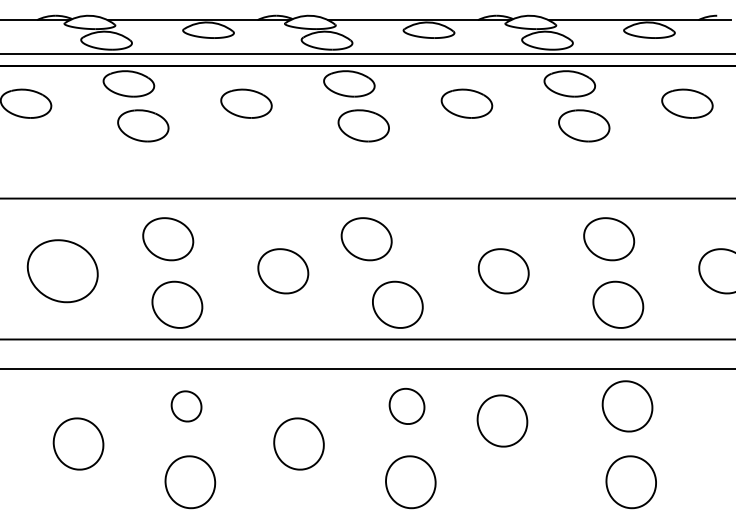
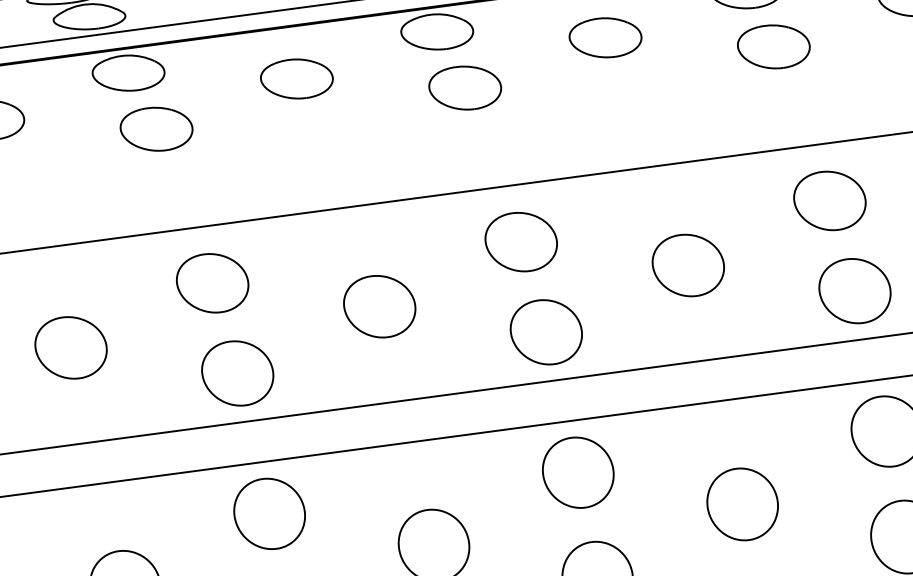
part: (366, 239) -> (521, 242), moved
part: (62, 271) -> (70, 348), size x0.71
part: (186, 406) -> (269, 514), size x1.67
part: (406, 406) -> (577, 472), size x1.43
part: (502, 420) -> (742, 503), moved

